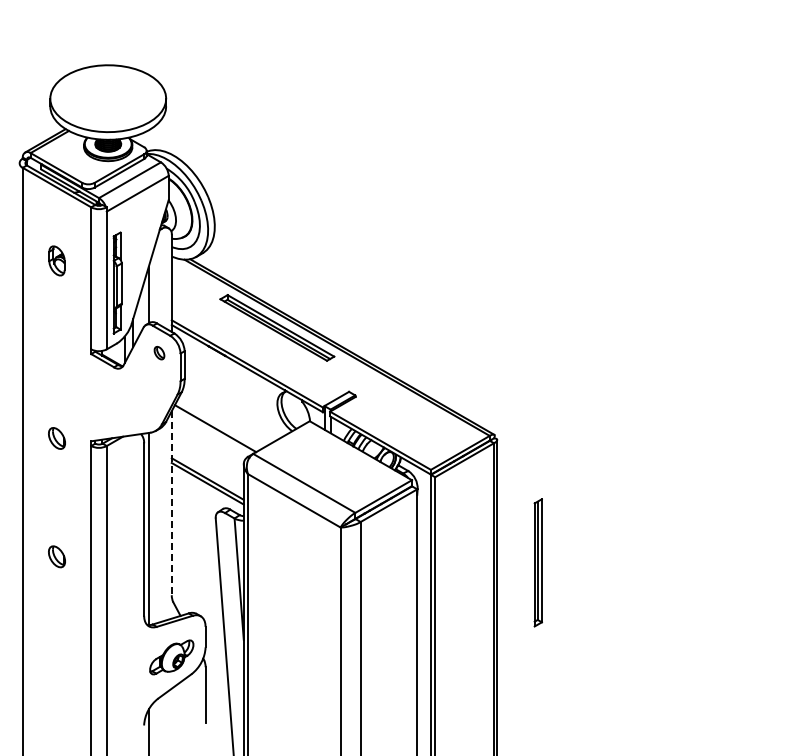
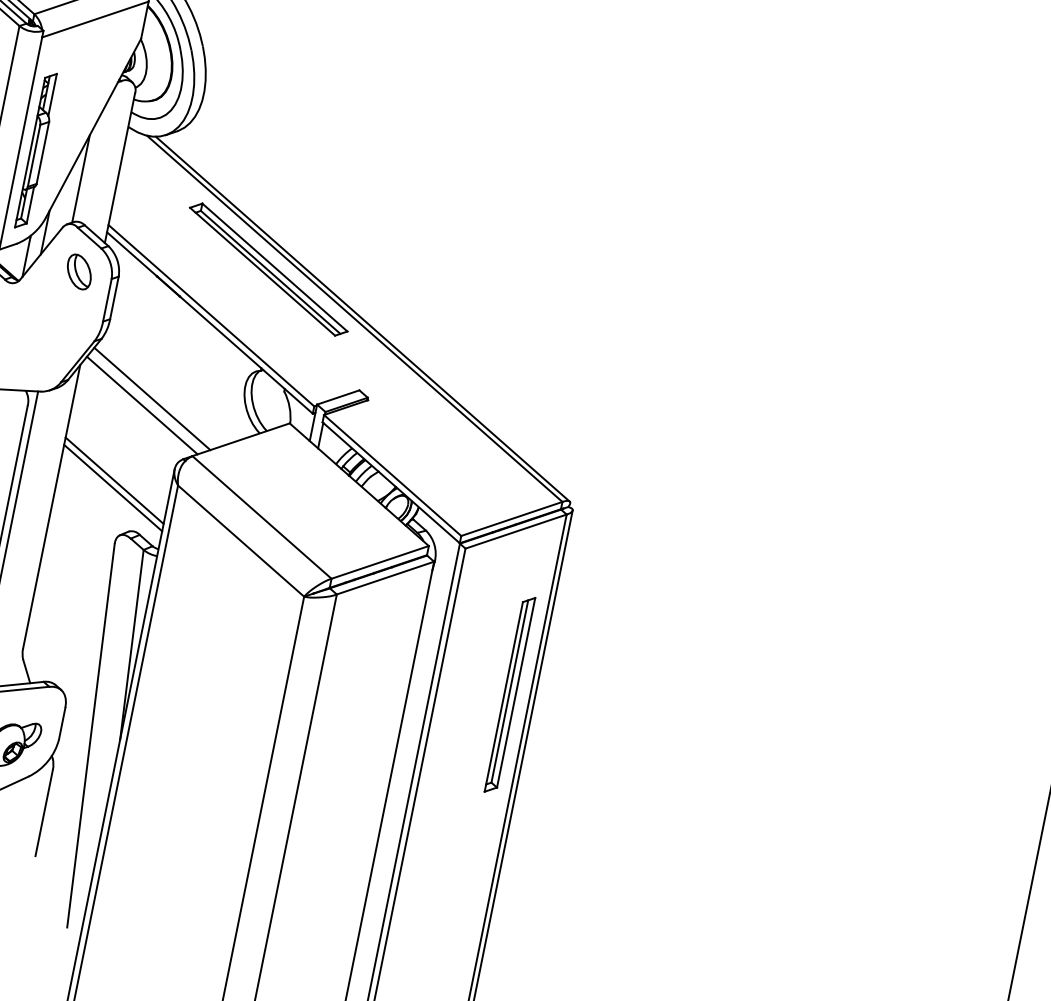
part: (159, 352) -> (79, 270), size x1.67
line: (220, 422) -> (151, 397), added
line: (171, 503) -> (51, 507), dashed -> solid
part: (537, 562) -> (508, 694), moved

